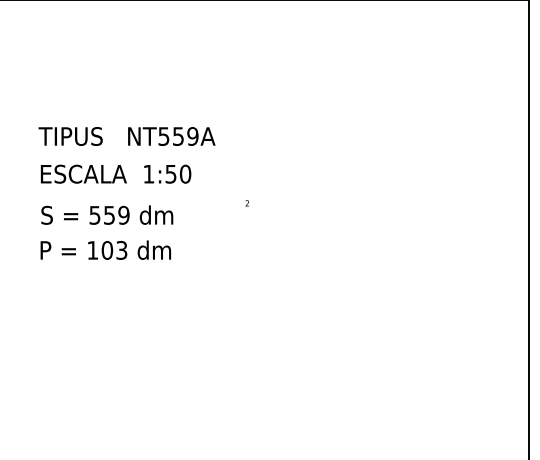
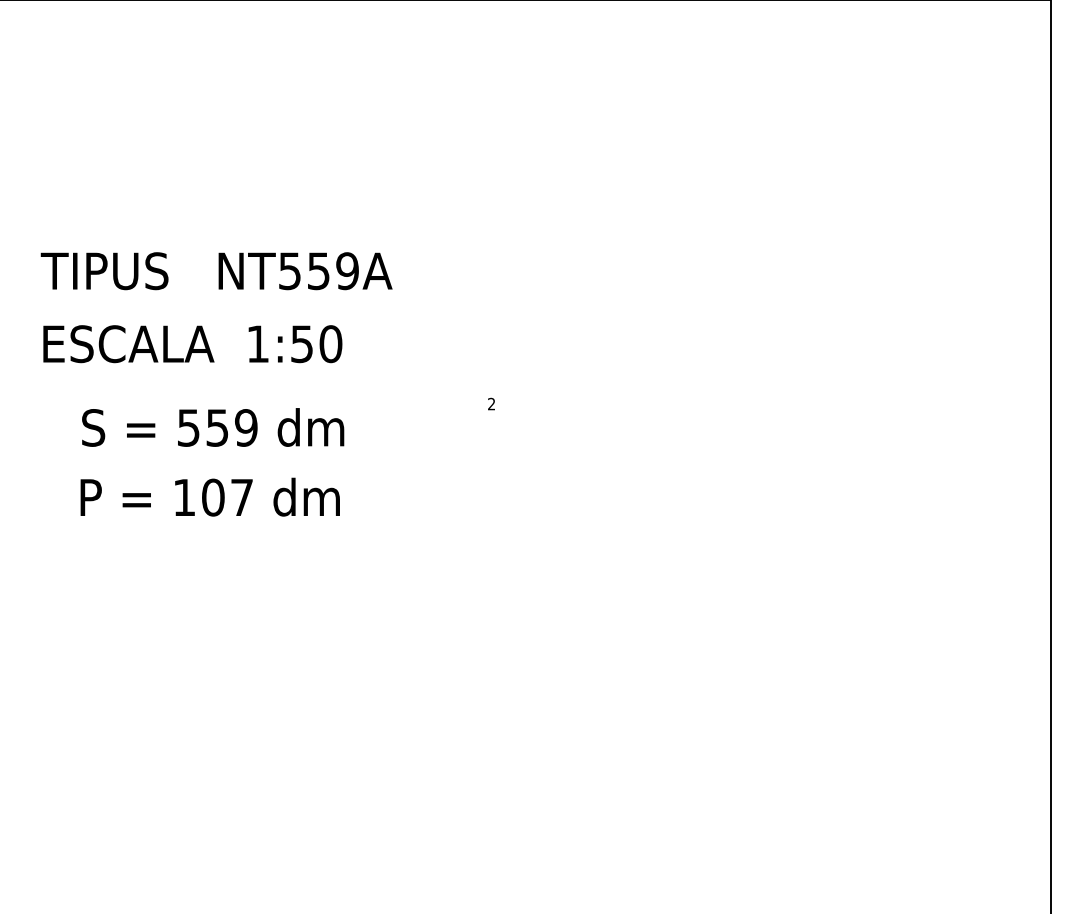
text: (126, 136) -> (215, 271), moved
text: (116, 173) -> (193, 342), moved
text: (121, 249) -> (241, 495), 103 -> 107

